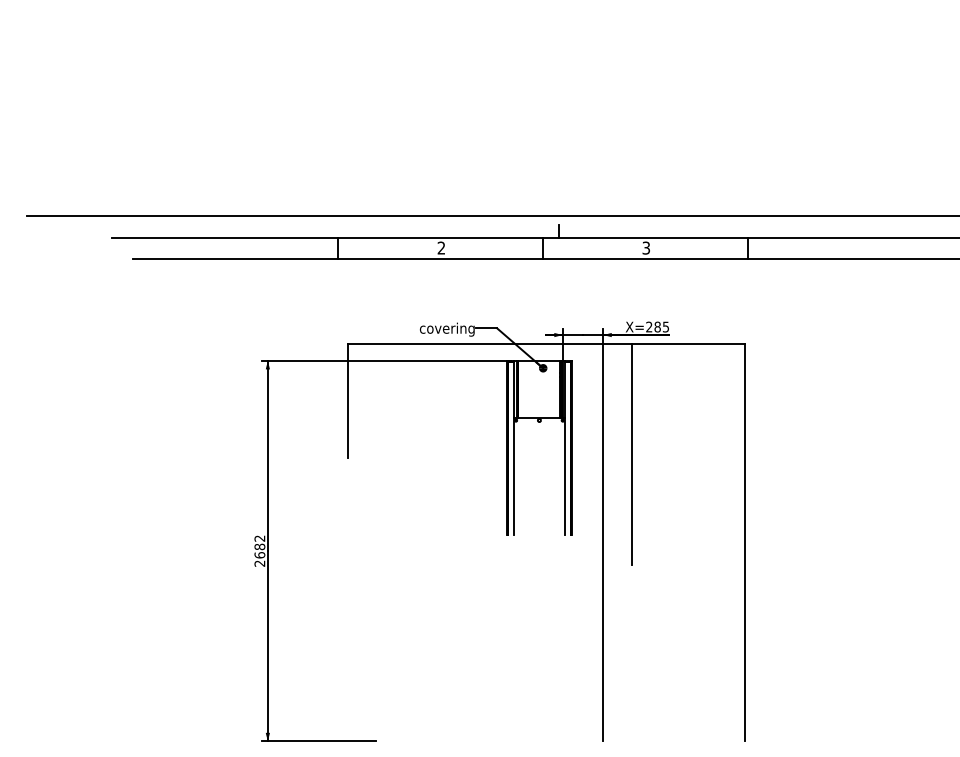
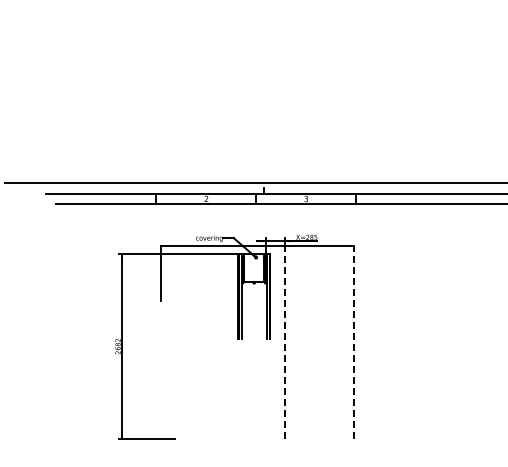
line: (632, 454) -> (299, 299), removed
line: (603, 542) -> (285, 342), solid -> dashed
line: (745, 542) -> (354, 342), solid -> dashed

